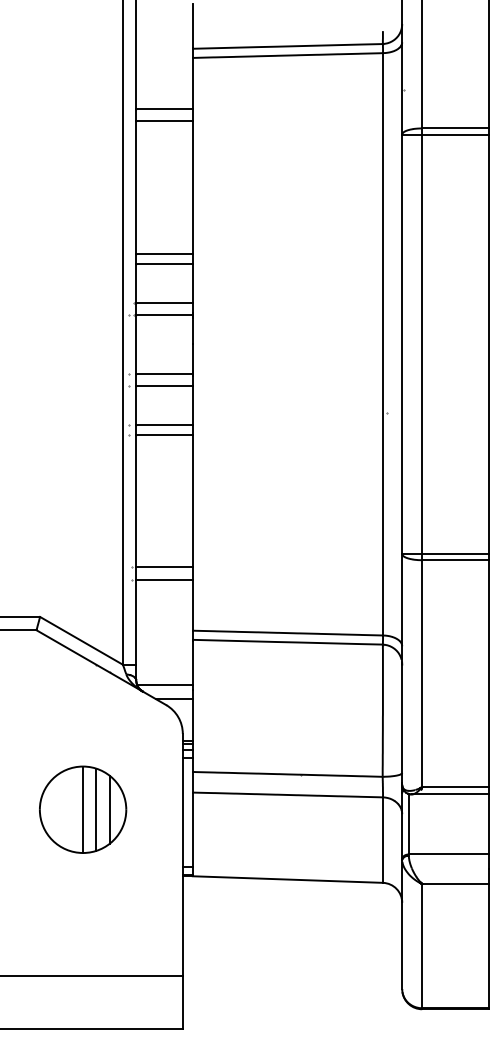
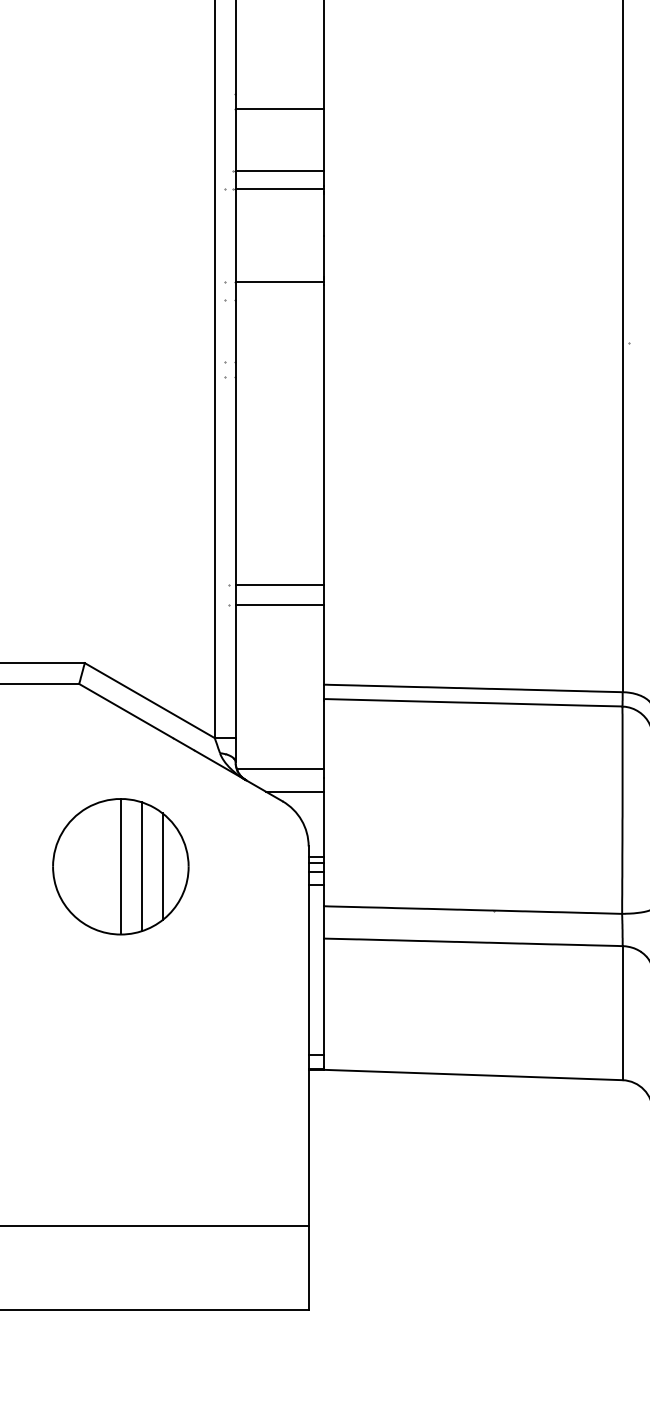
line: (164, 254) -> (279, 94), removed
line: (164, 385) -> (279, 300), removed
line: (164, 424) -> (279, 361), removed
line: (164, 434) -> (279, 376), removed
part: (83, 809) -> (121, 866), moved

